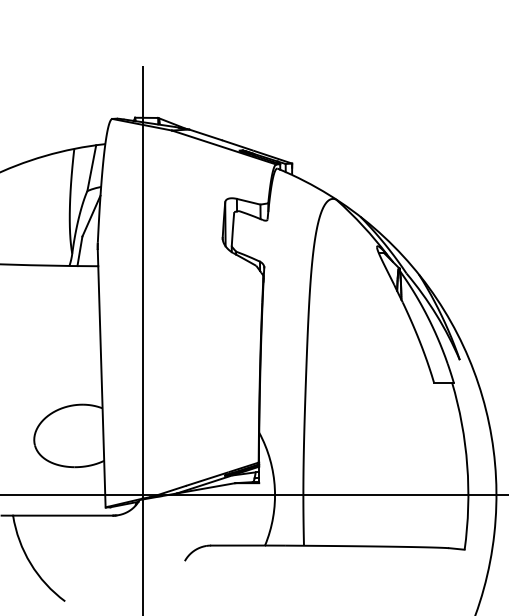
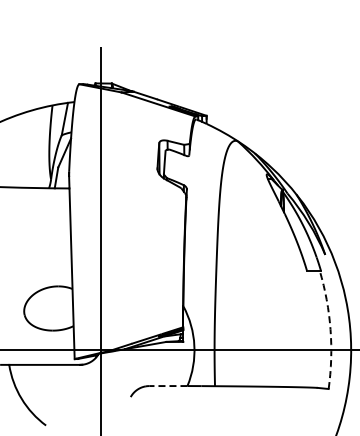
arc: (467, 465) -> (330, 329), solid -> dashed
line: (236, 546) -> (167, 386), solid -> dashed

